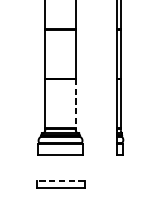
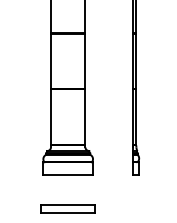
line: (75, 103) -> (85, 117), dashed -> solid
line: (59, 181) -> (67, 205), dashed -> solid

